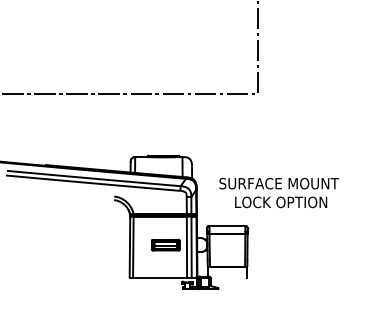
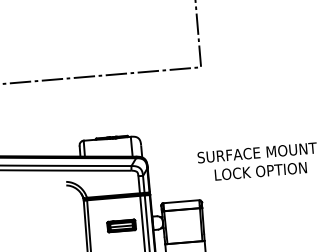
text: (278, 193) -> (257, 162), moved

